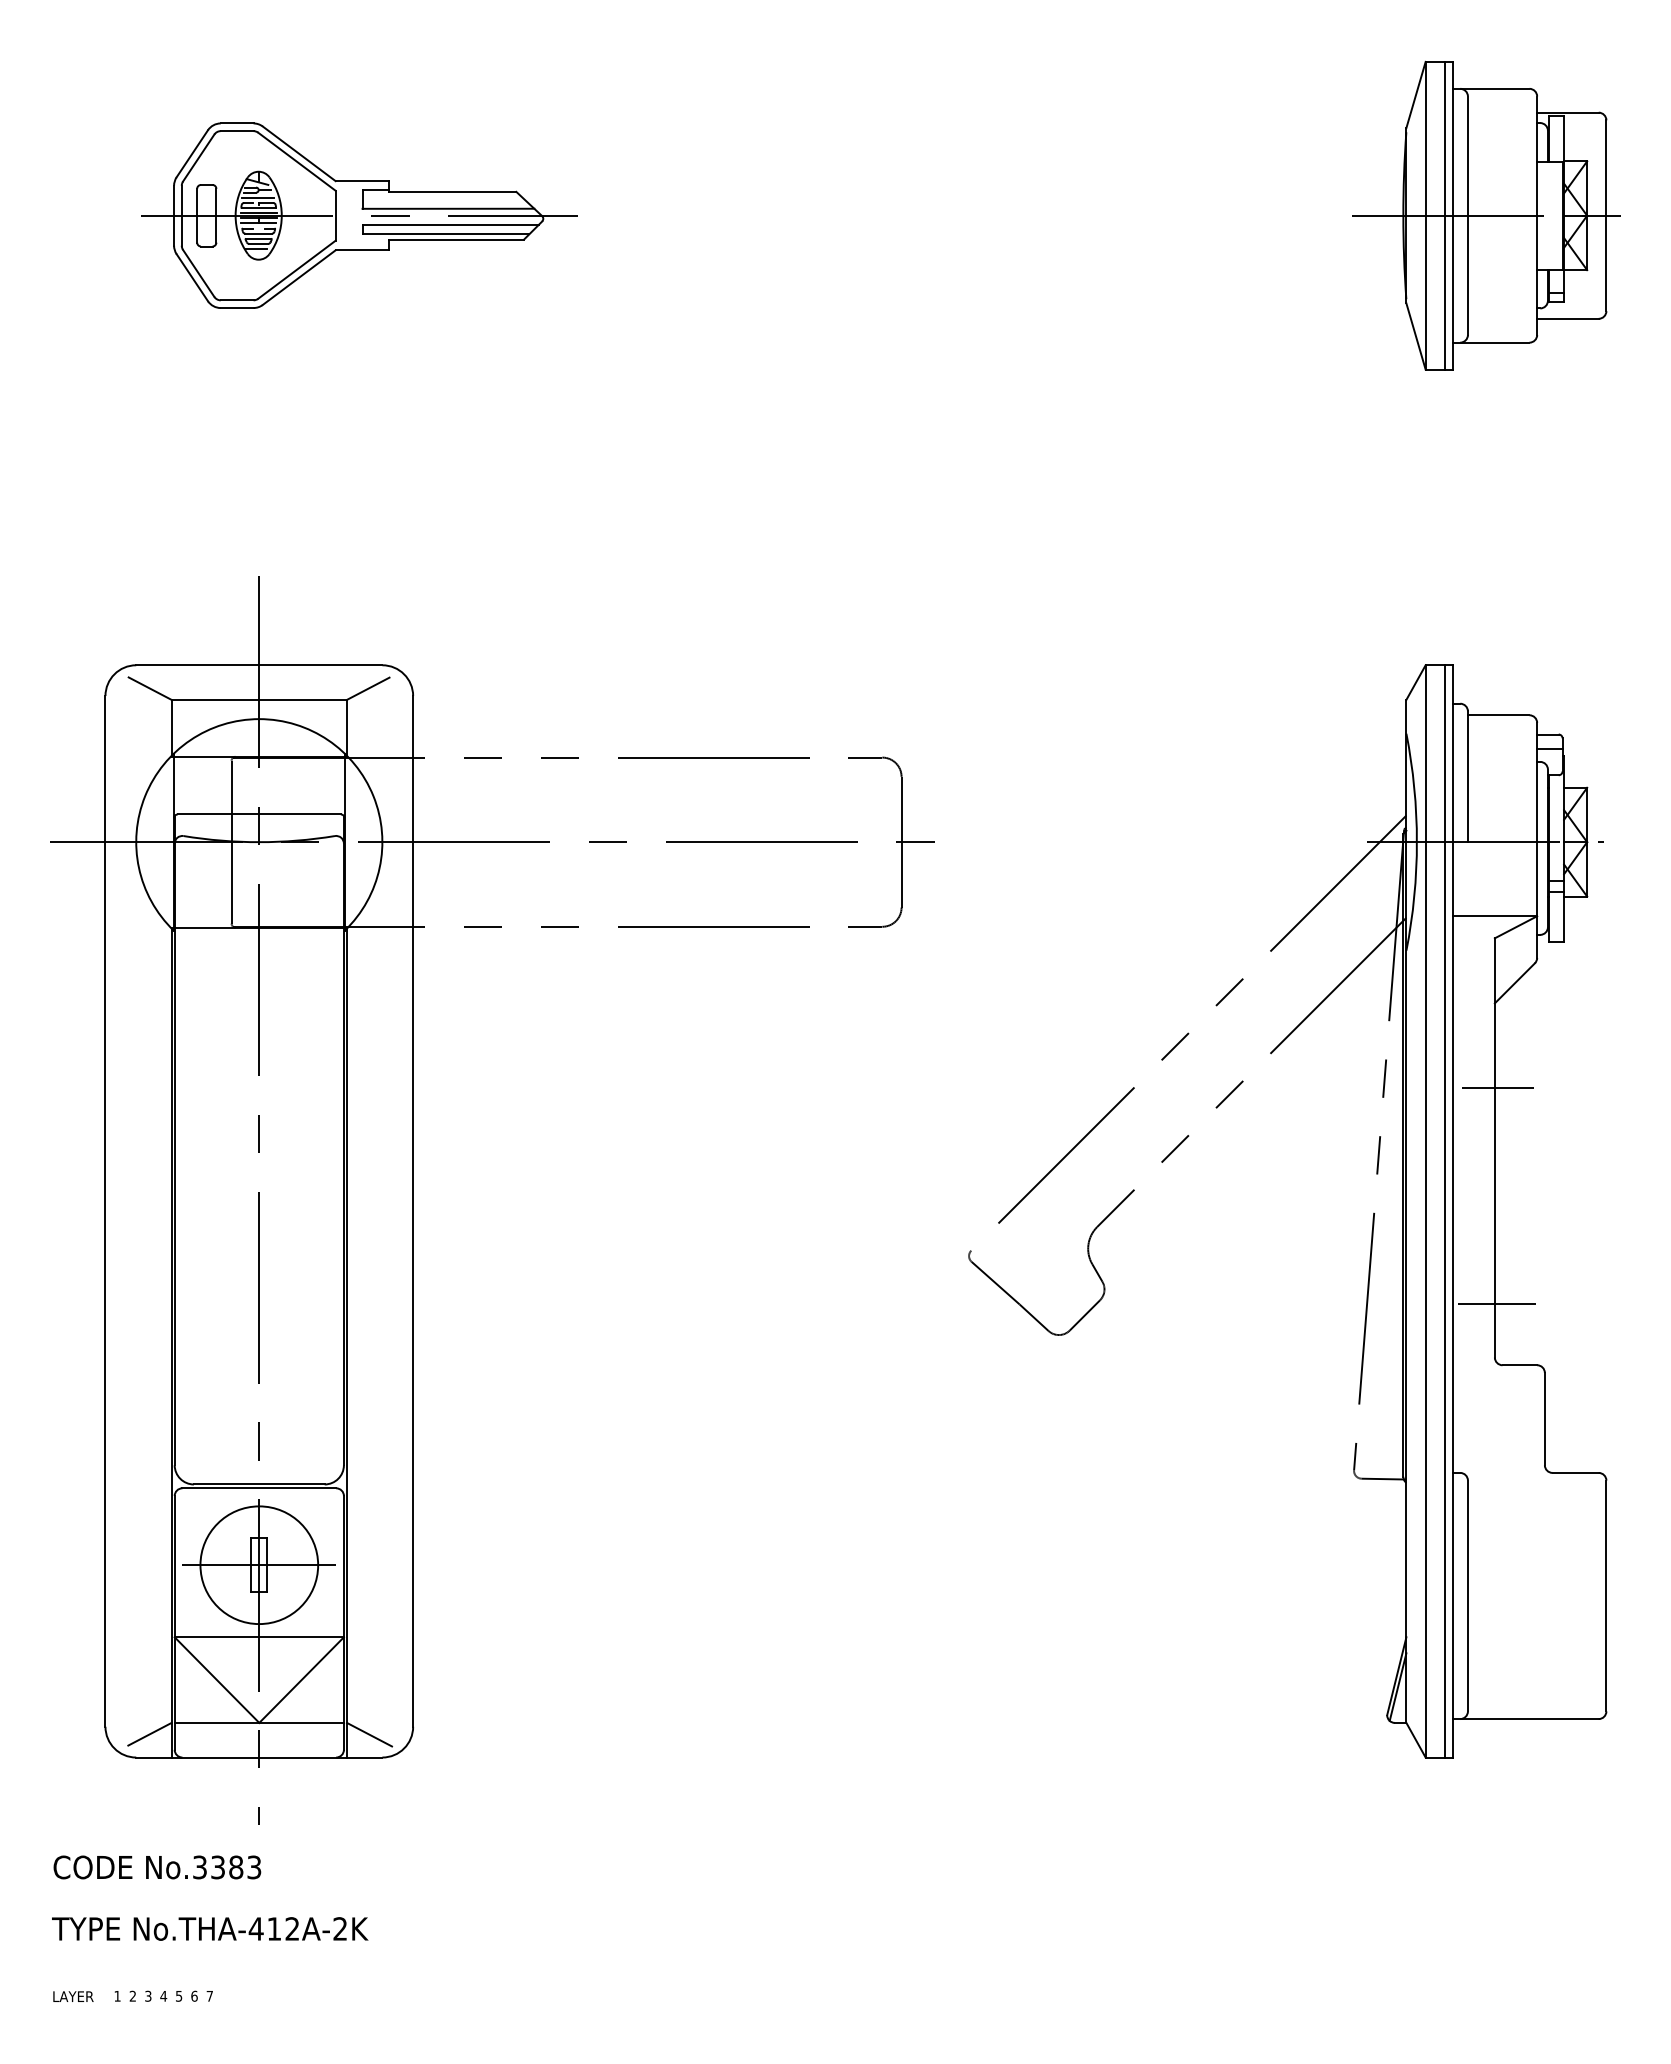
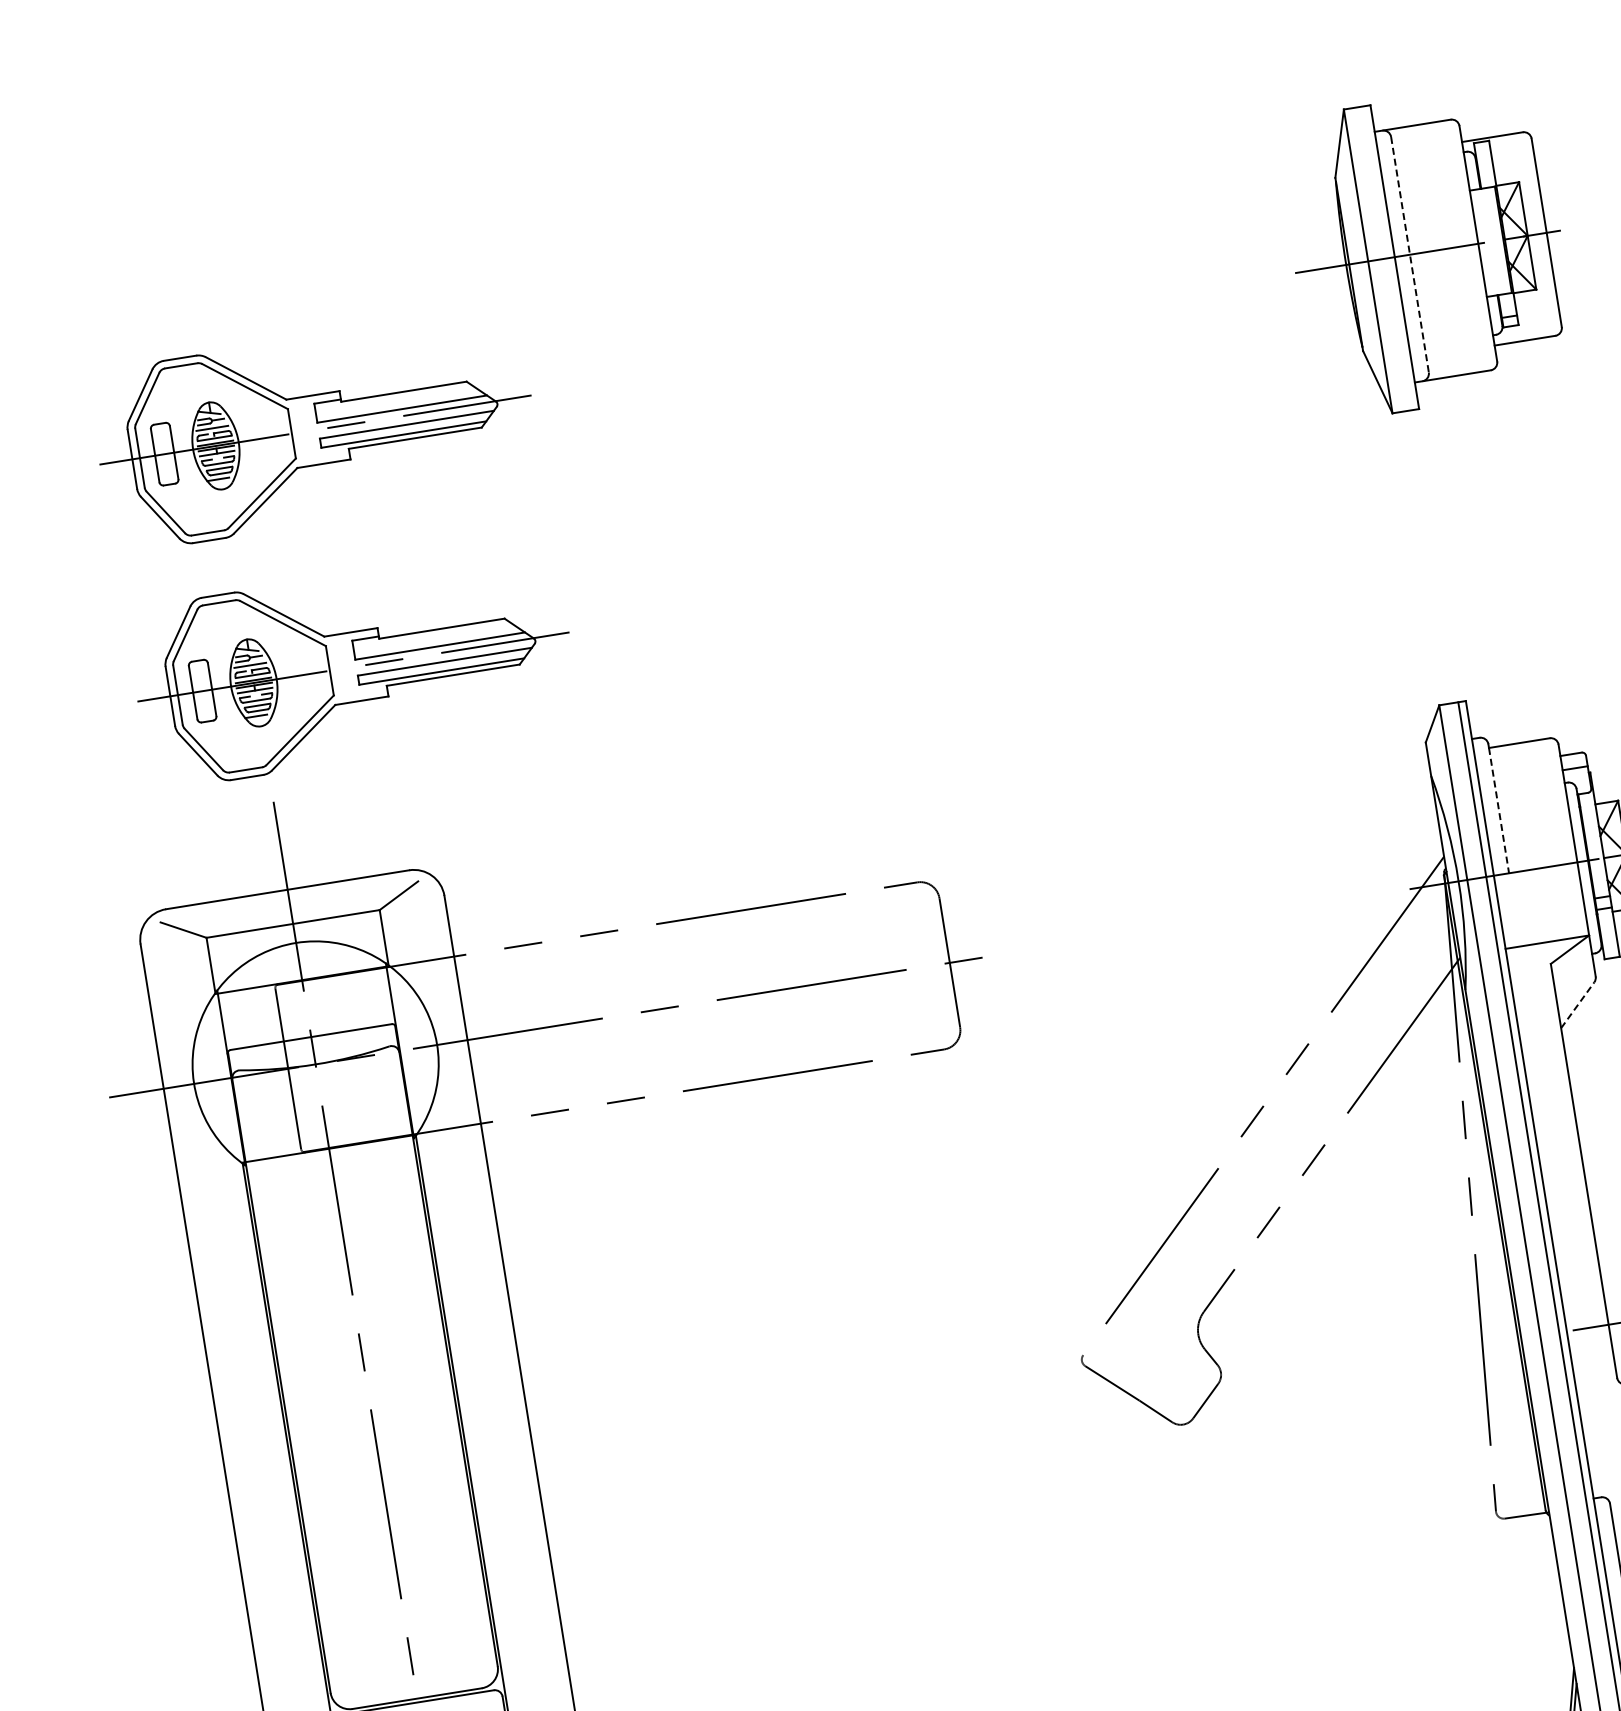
line: (1444, 215) -> (1386, 258), removed
line: (1467, 216) -> (1409, 255), solid -> dashed
part: (359, 455) -> (353, 666), added
line: (1467, 779) -> (1498, 811), solid -> dashed
line: (1515, 983) -> (1578, 1005), solid -> dashed
line: (1497, 1088) -> (1577, 1111), removed

